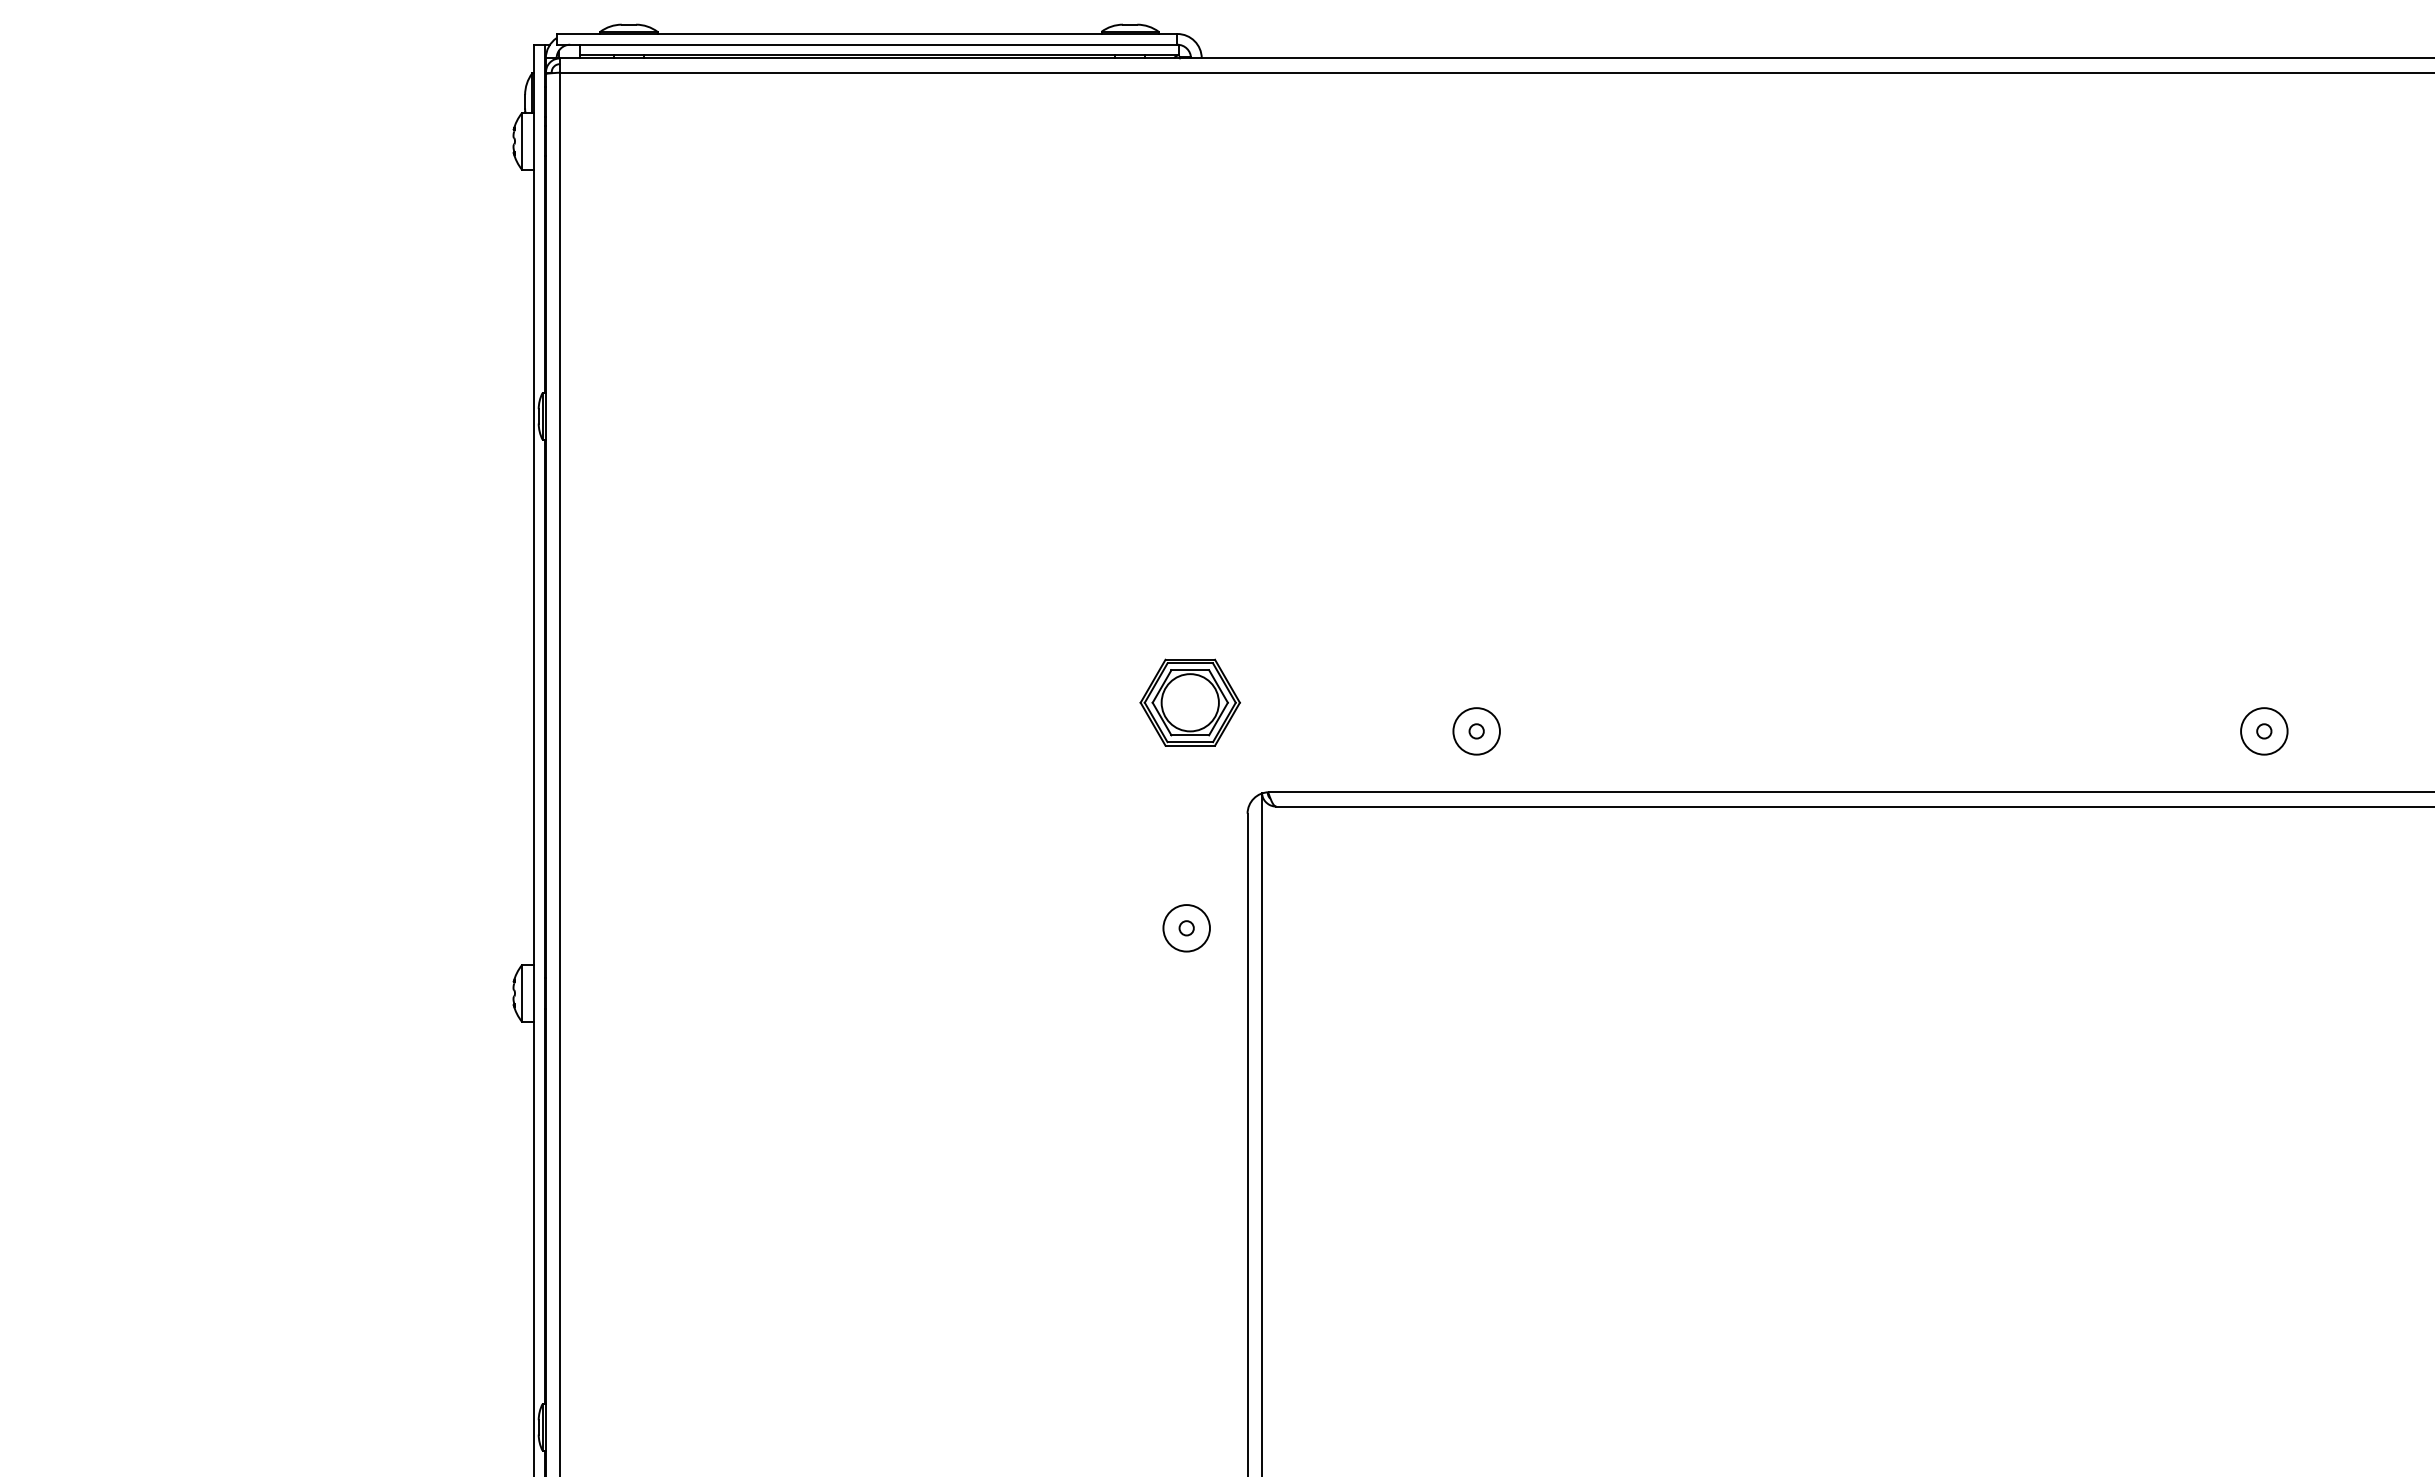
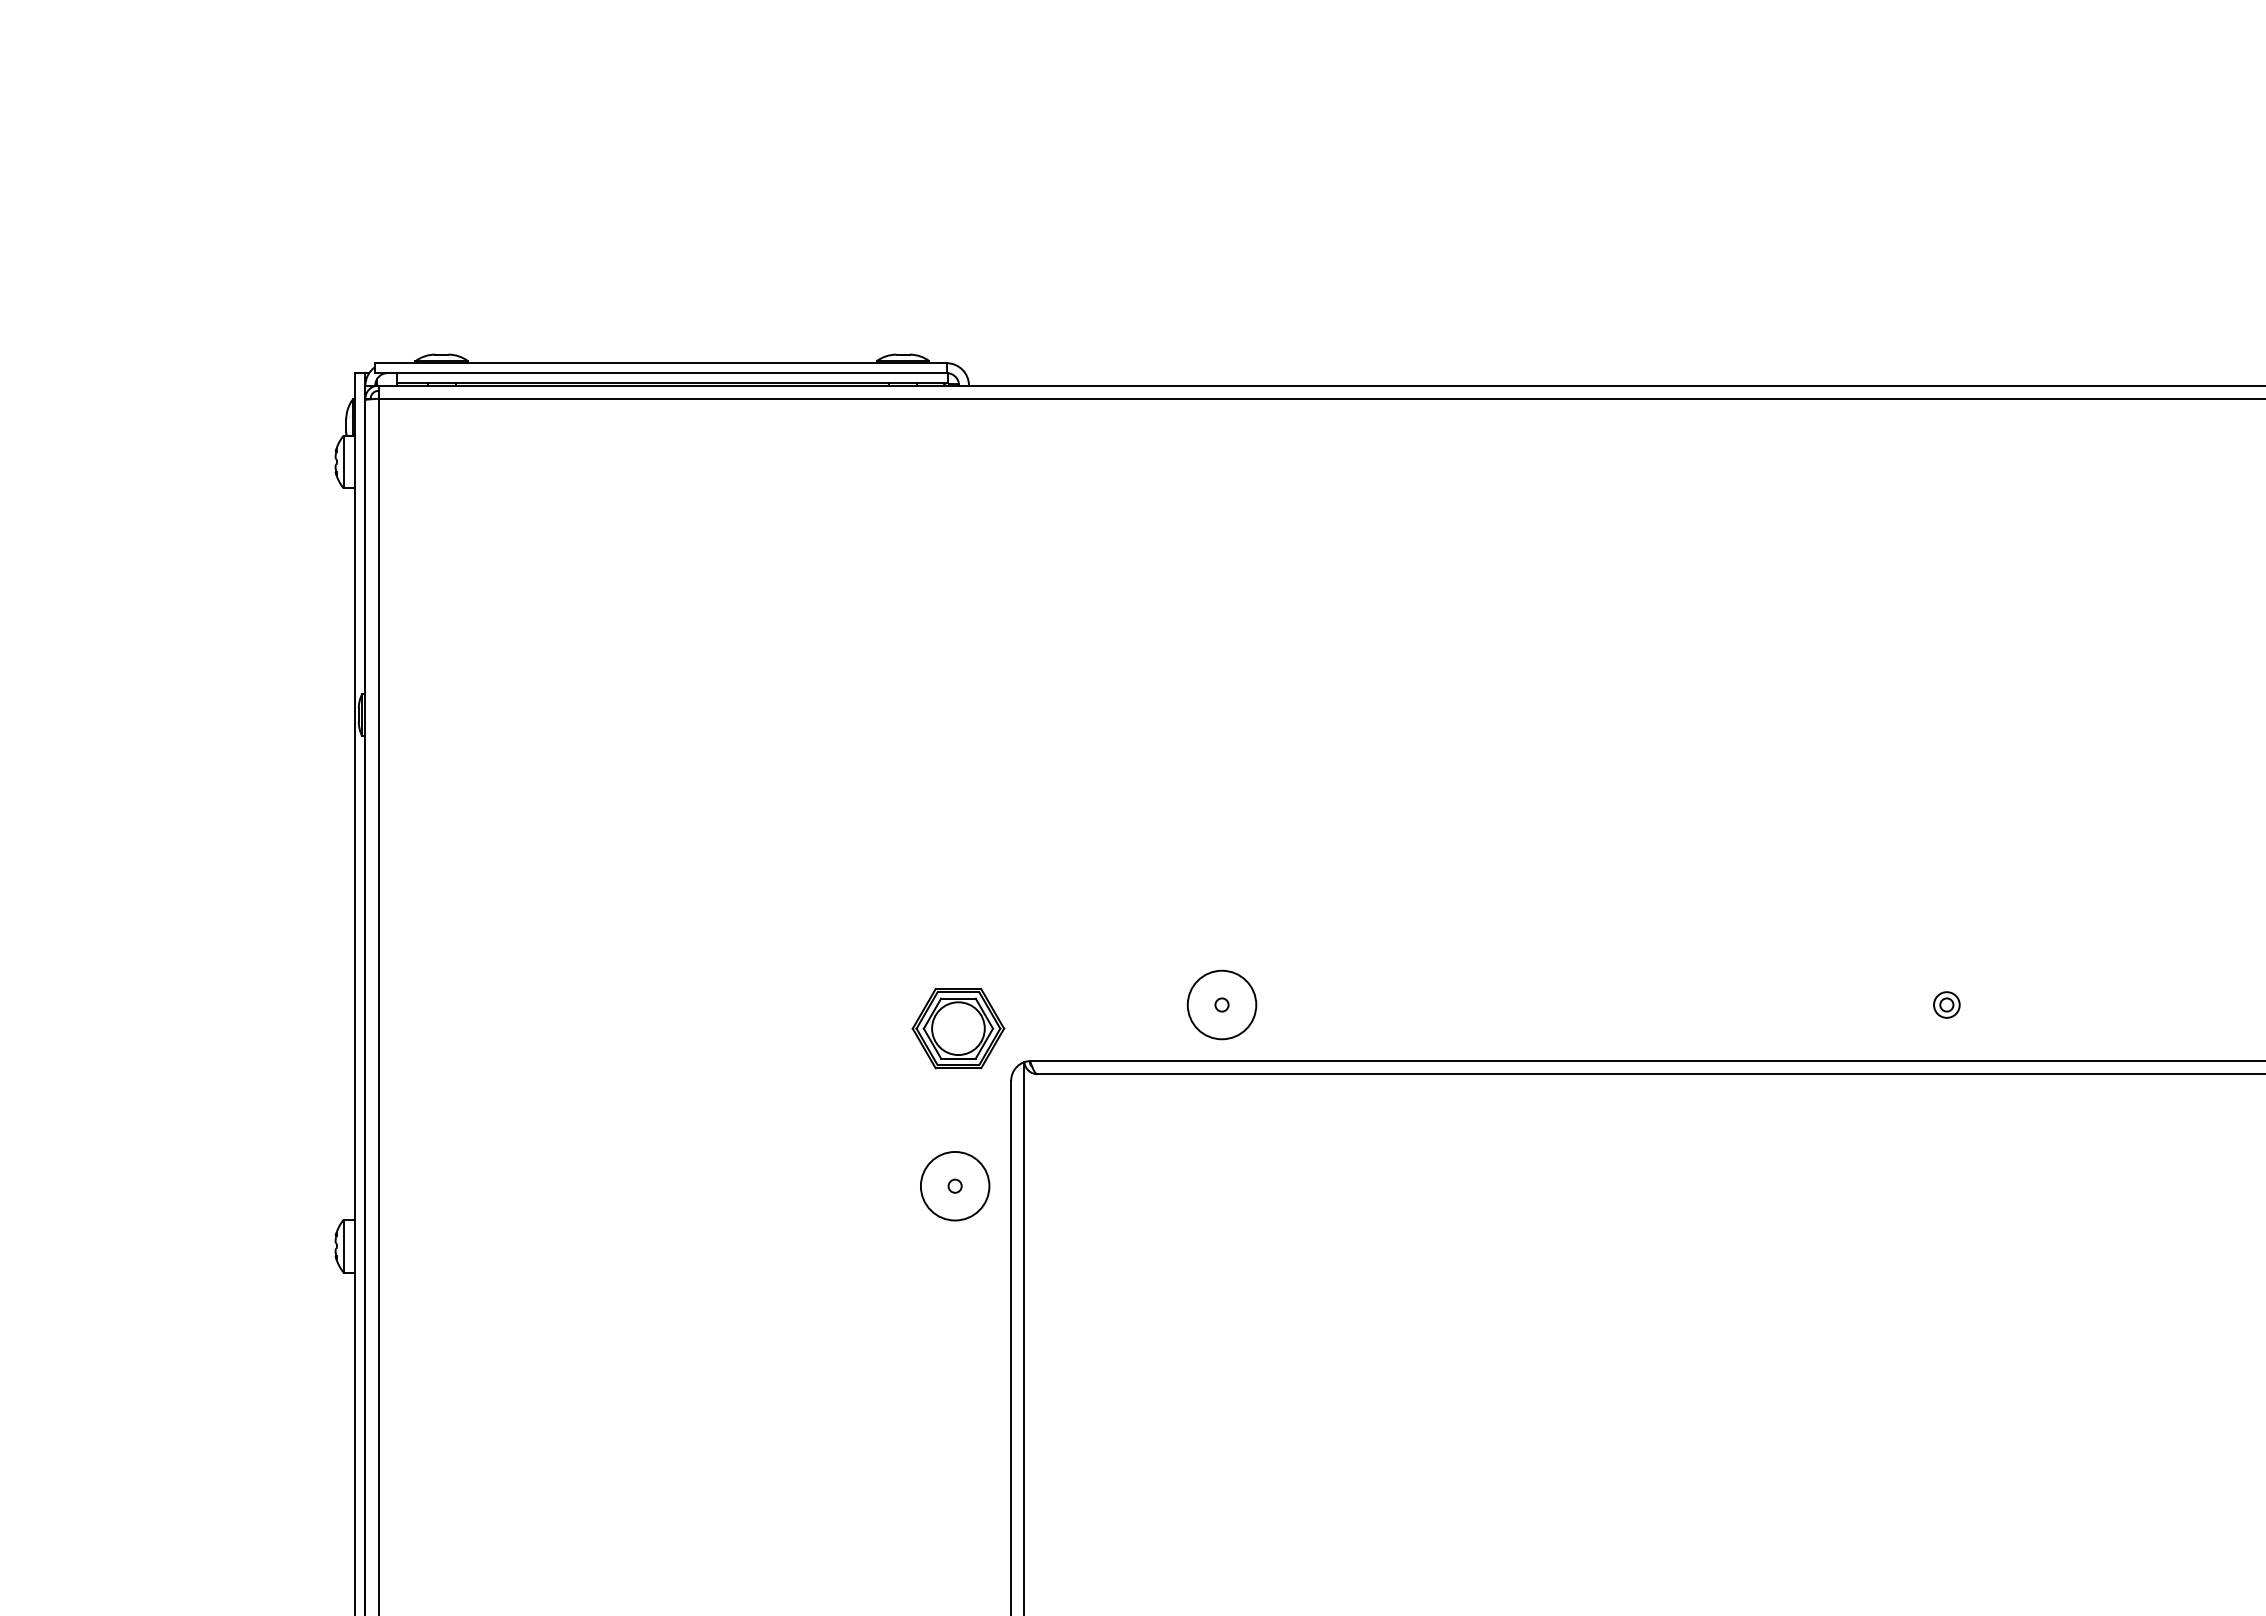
part: (1190, 702) -> (958, 1028), moved
circle: (1476, 730) -> (1221, 1004), size x1.6
circle: (2263, 730) -> (1946, 1004), size x0.6
circle: (1185, 927) -> (954, 1185), size x1.6

